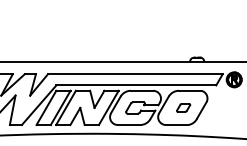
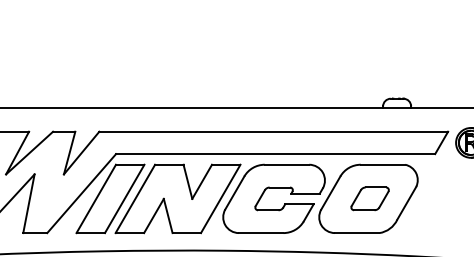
part: (183, 107) -> (369, 198), size x1.43

